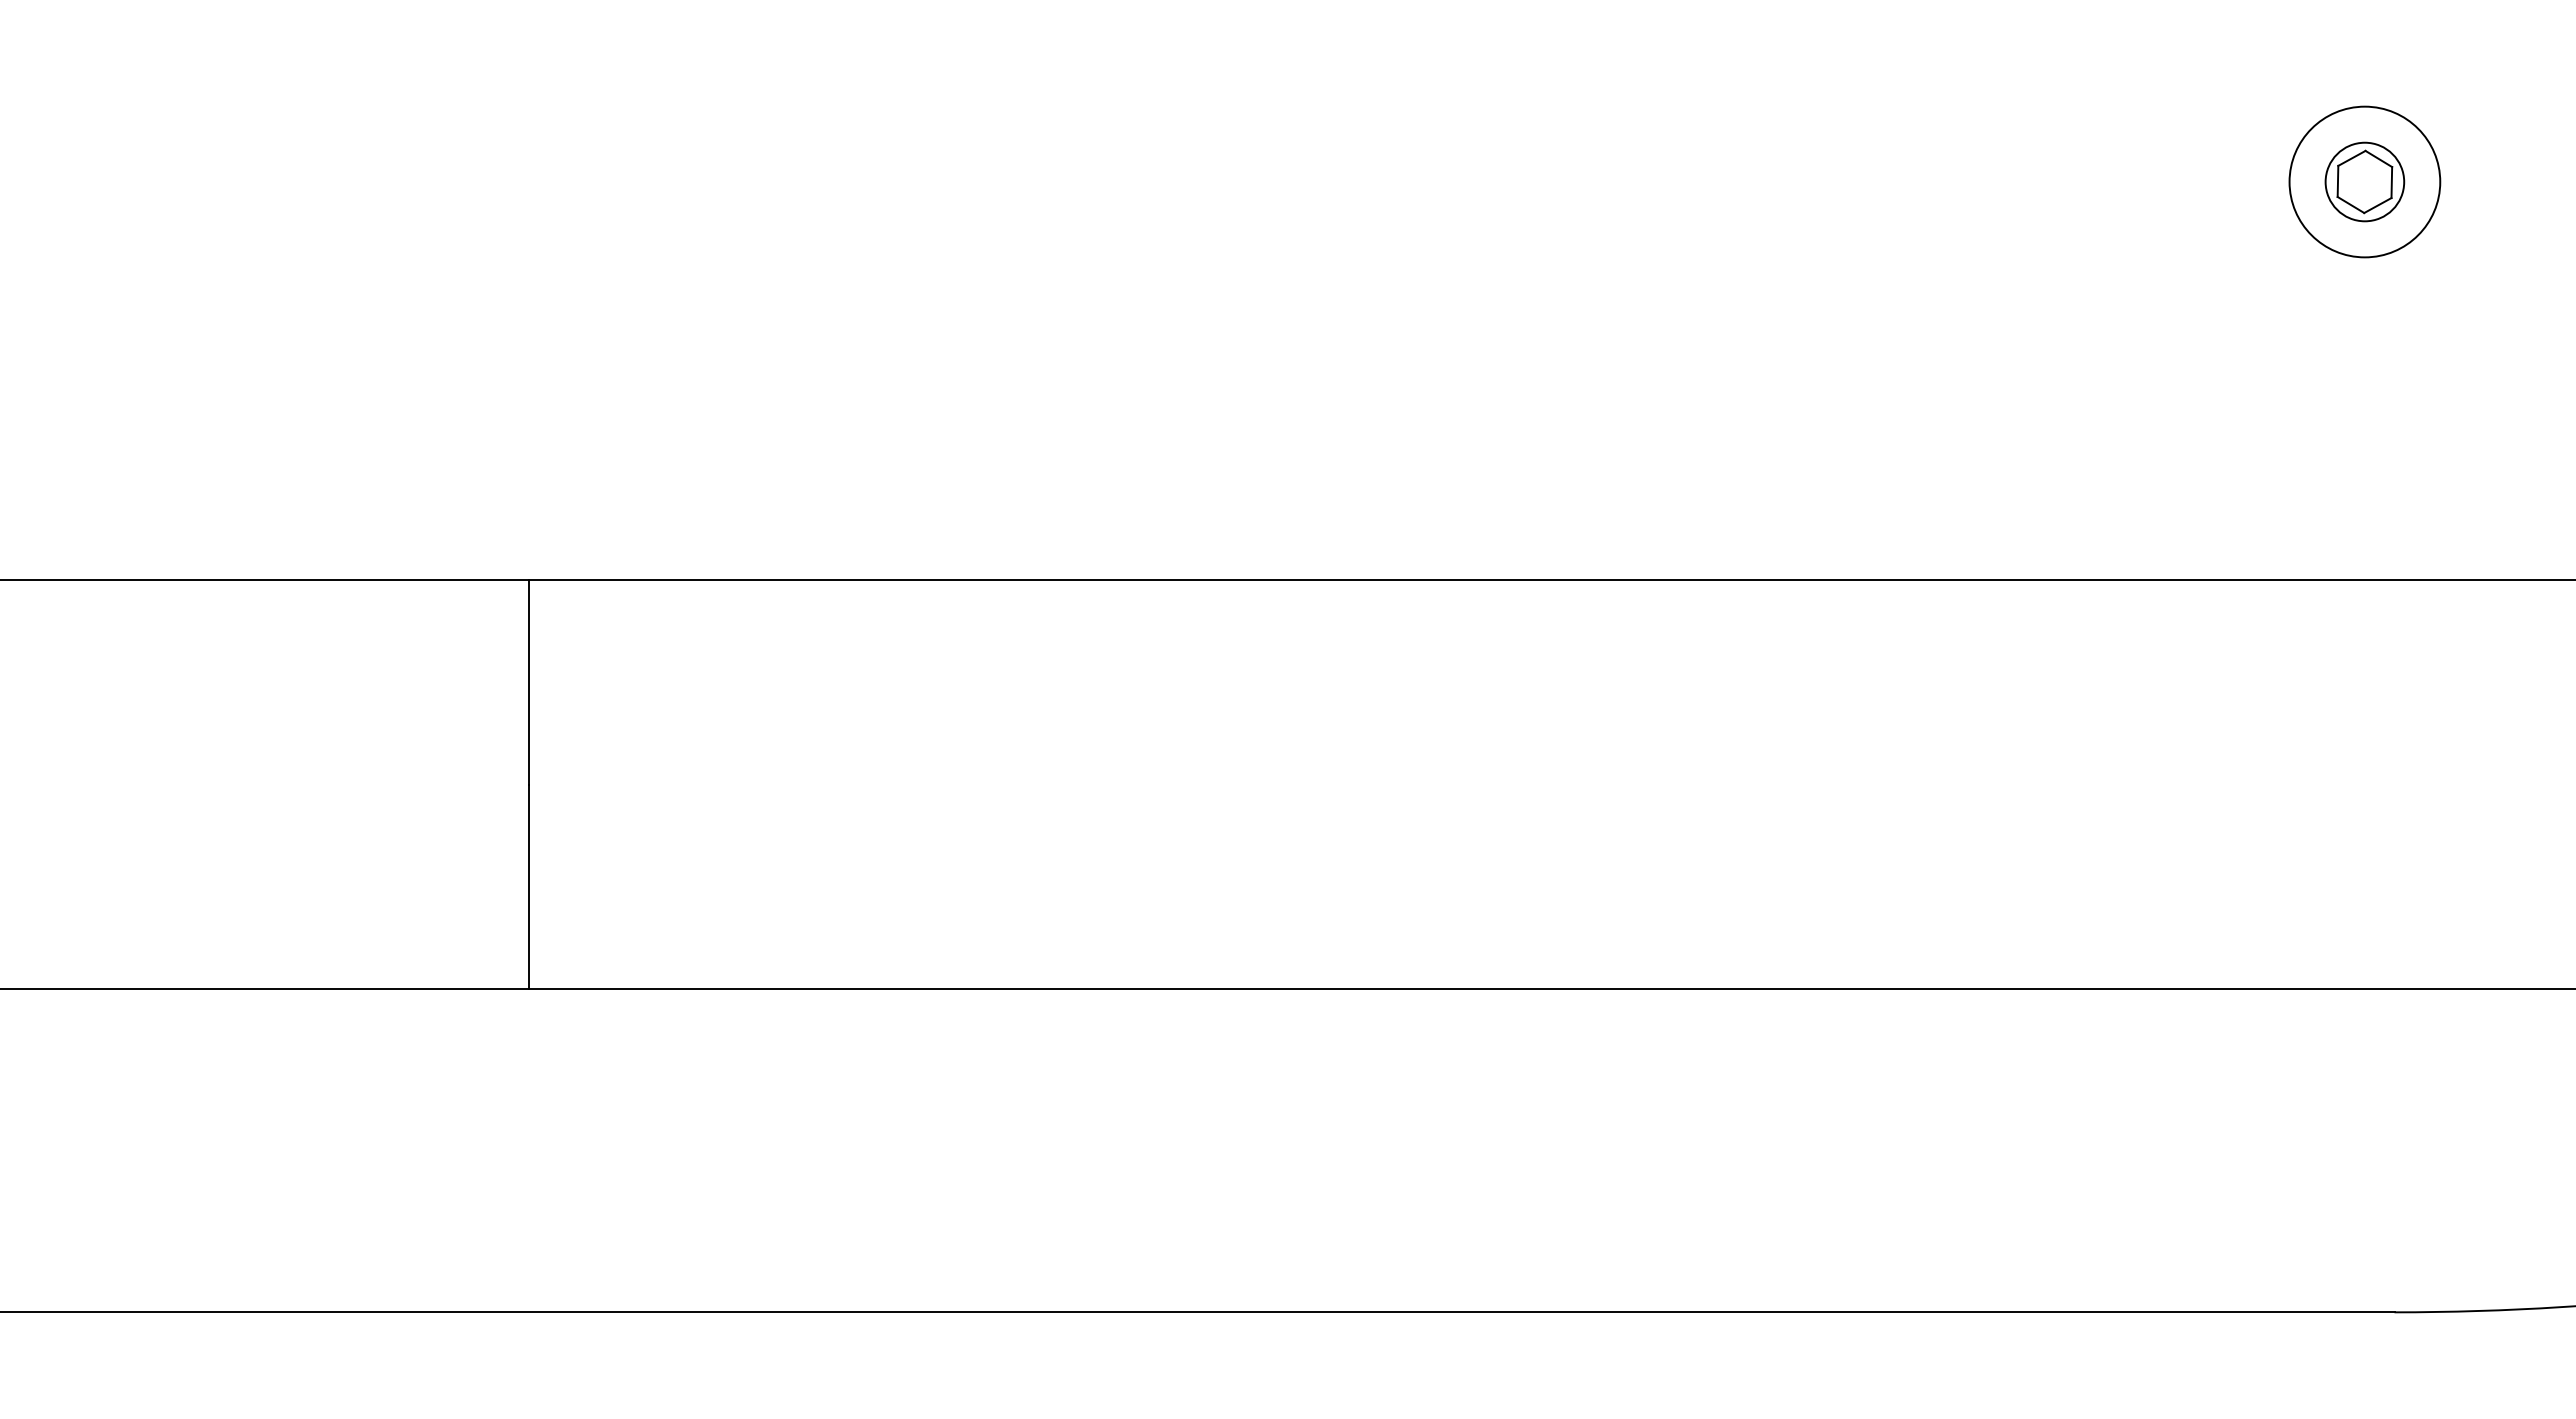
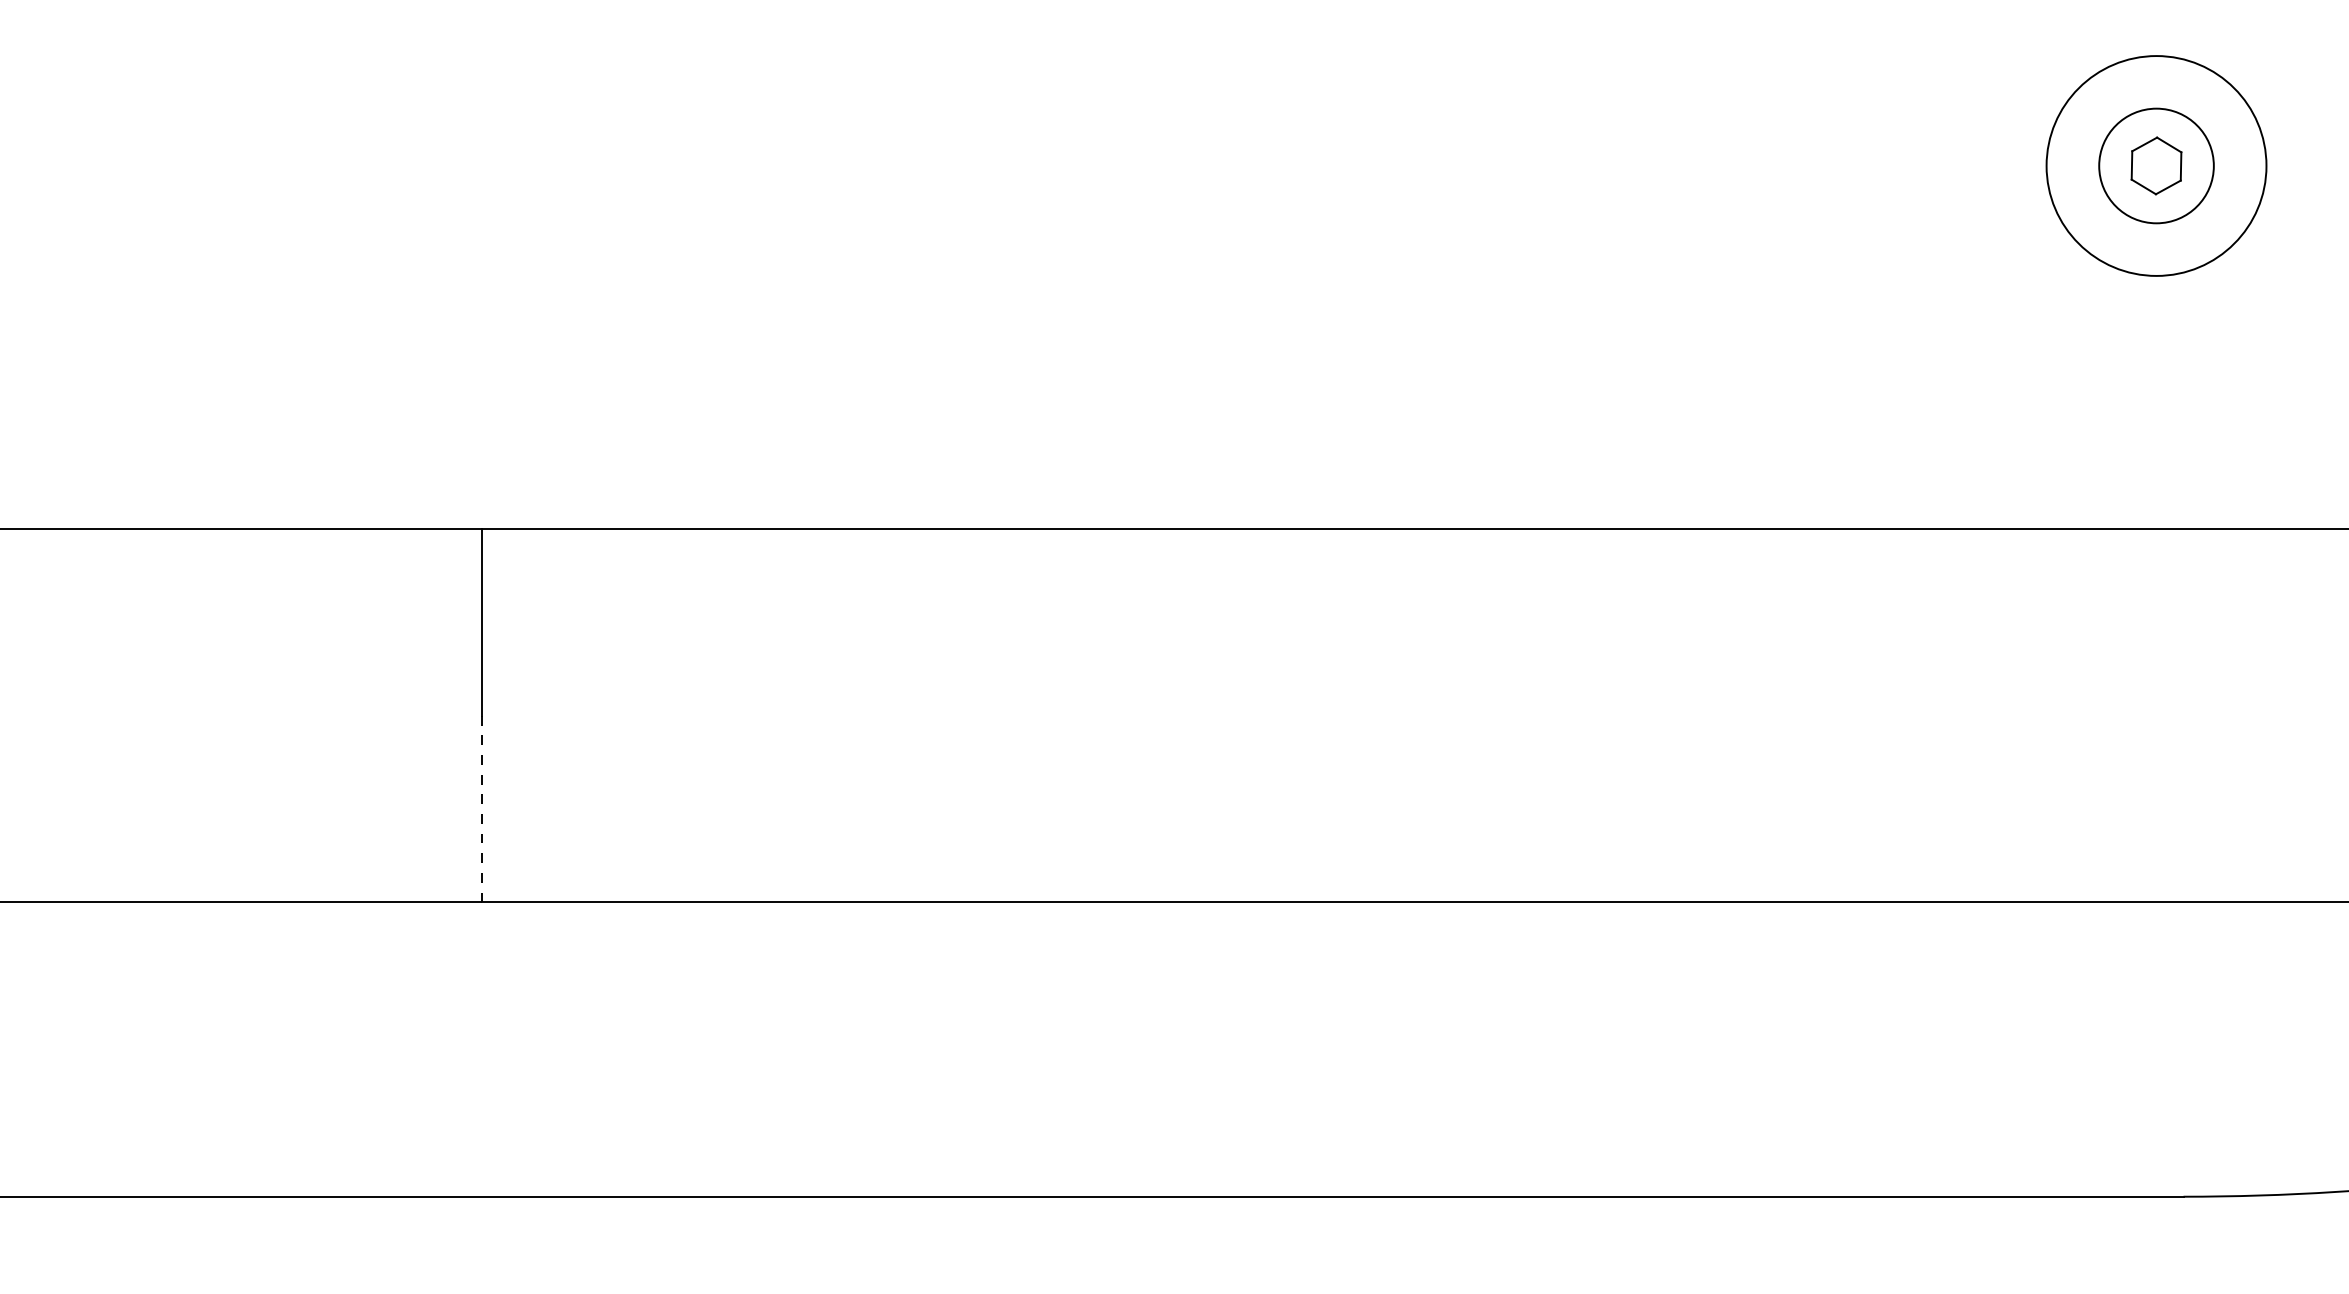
circle: (2364, 181) -> (2156, 165), size x1.6
circle: (2364, 181) -> (2156, 165), size x1.6
line: (528, 886) -> (481, 808), solid -> dashed

